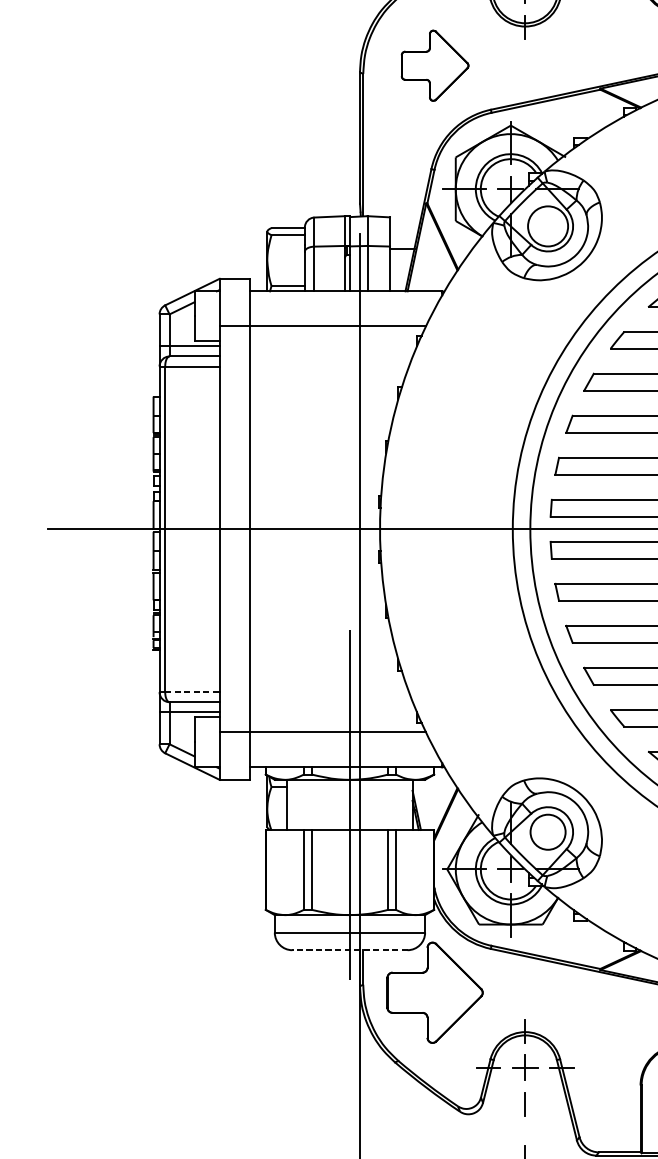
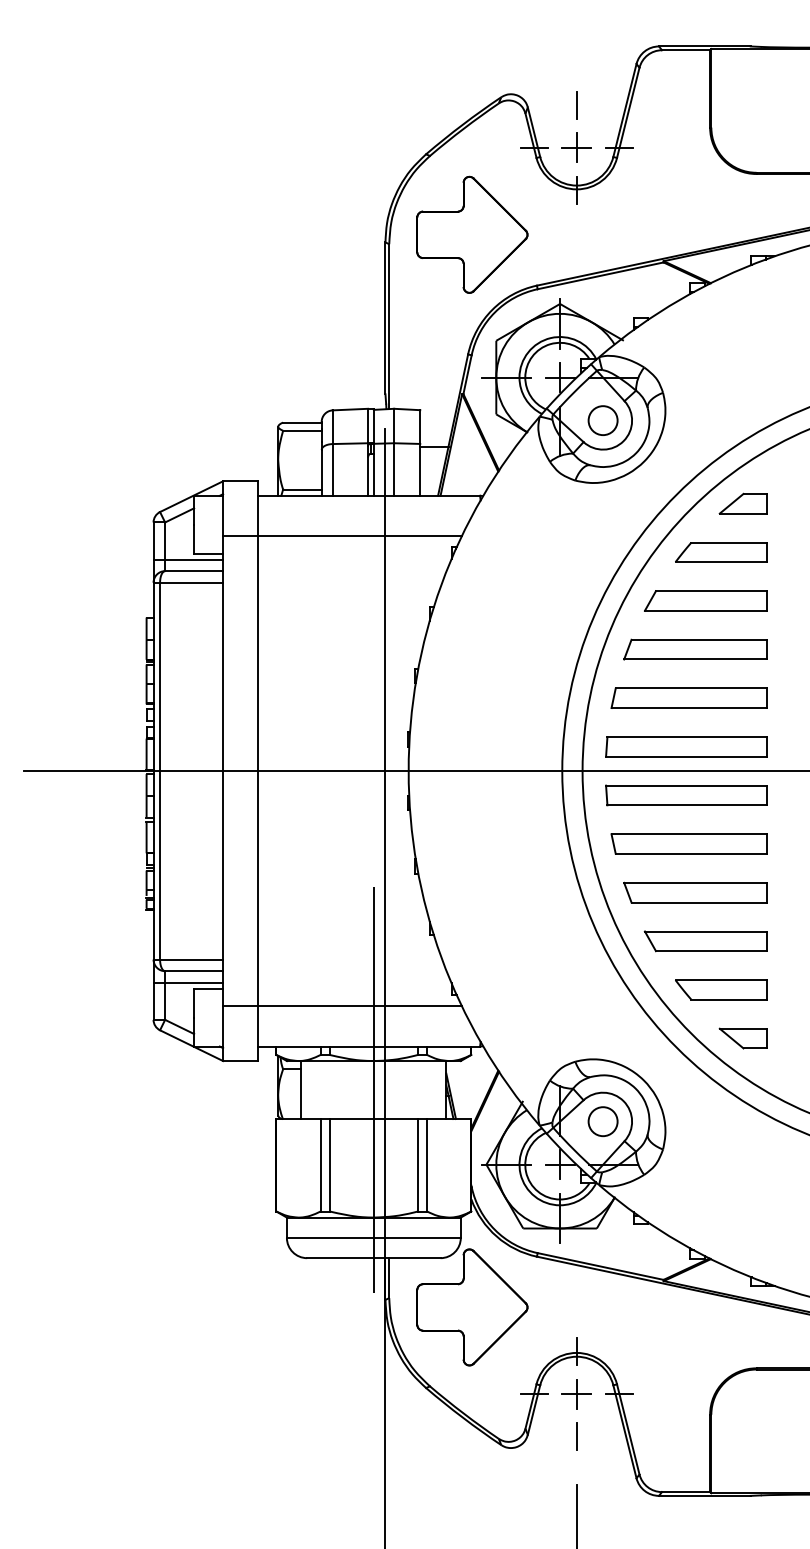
part: (435, 65) -> (472, 234), size x1.43
circle: (547, 226) -> (602, 420), size x0.62
line: (192, 692) -> (191, 959), dashed -> solid
circle: (547, 832) -> (602, 1121), size x0.71
line: (349, 950) -> (373, 1258), dashed -> solid

